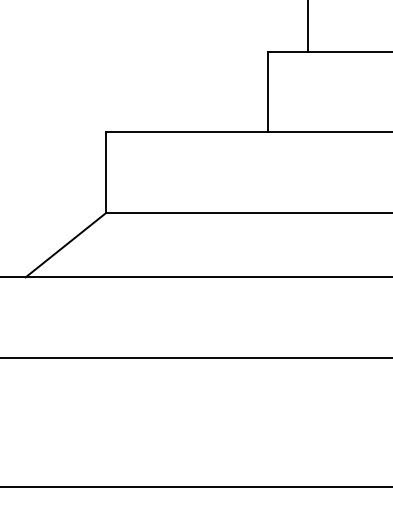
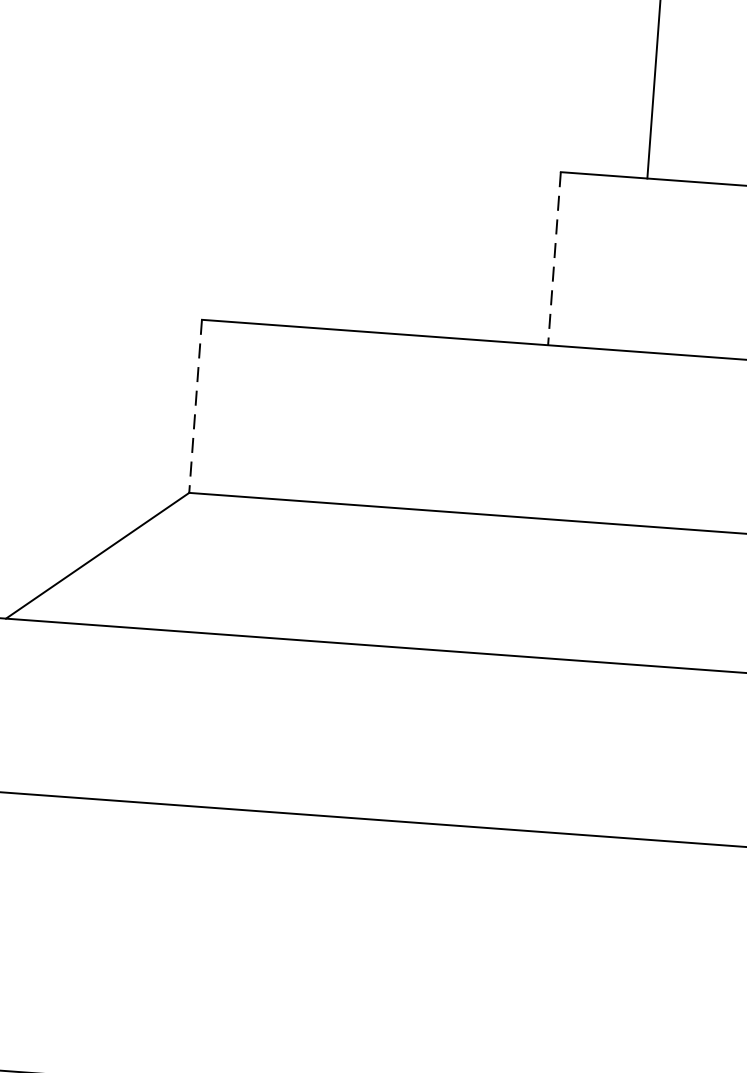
line: (267, 92) -> (554, 259), solid -> dashed
line: (106, 173) -> (195, 408), solid -> dashed

